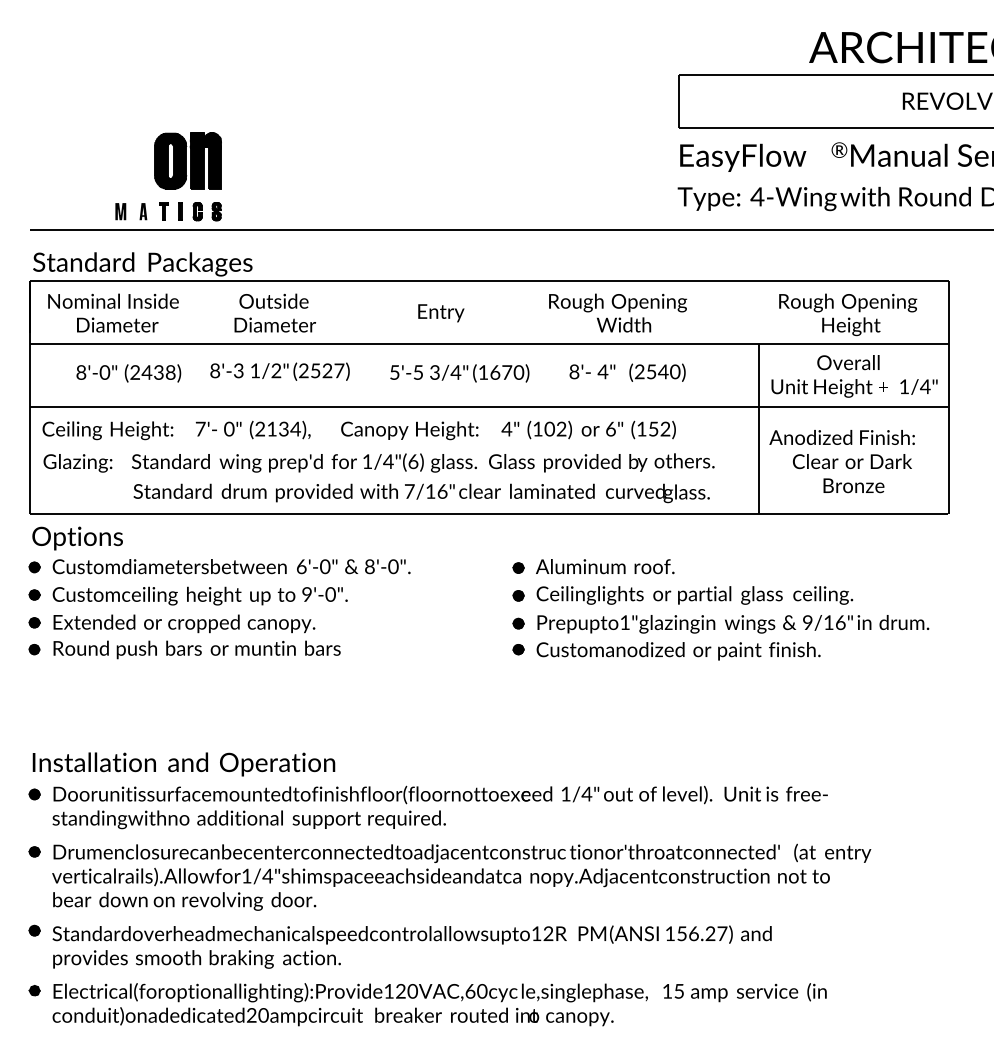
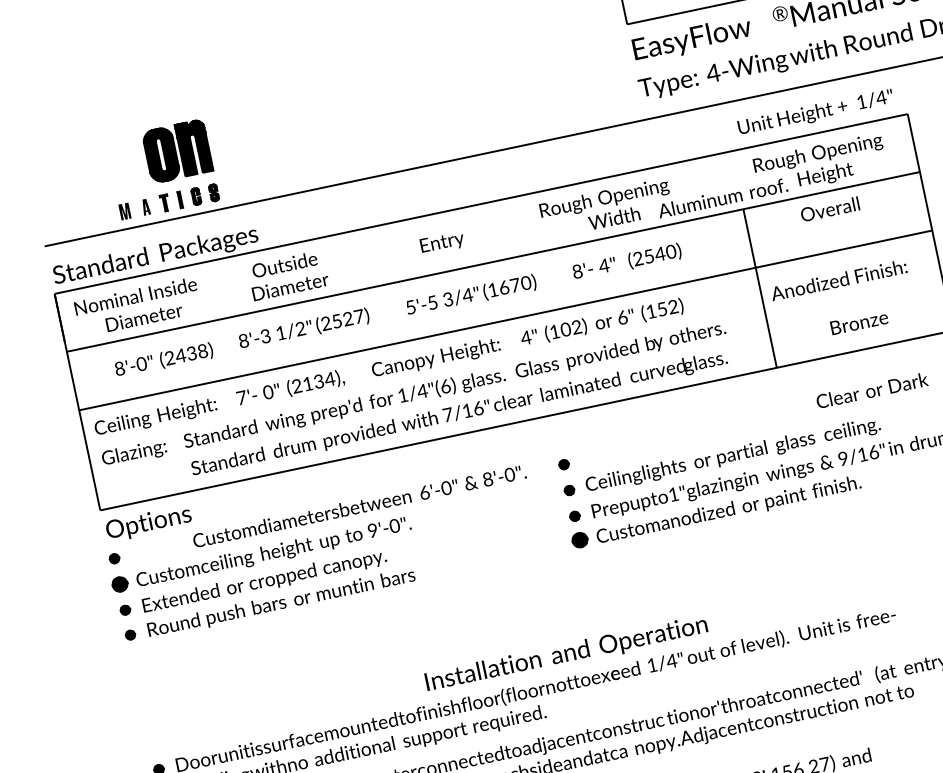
text: (854, 388) -> (815, 113), moved
text: (852, 461) -> (872, 390), moved
text: (231, 566) -> (359, 506), moved
text: (605, 566) -> (723, 197), moved
part: (34, 594) -> (119, 583), size x1.6
part: (518, 649) -> (579, 540), size x1.6
text: (183, 764) -> (566, 654), moved

